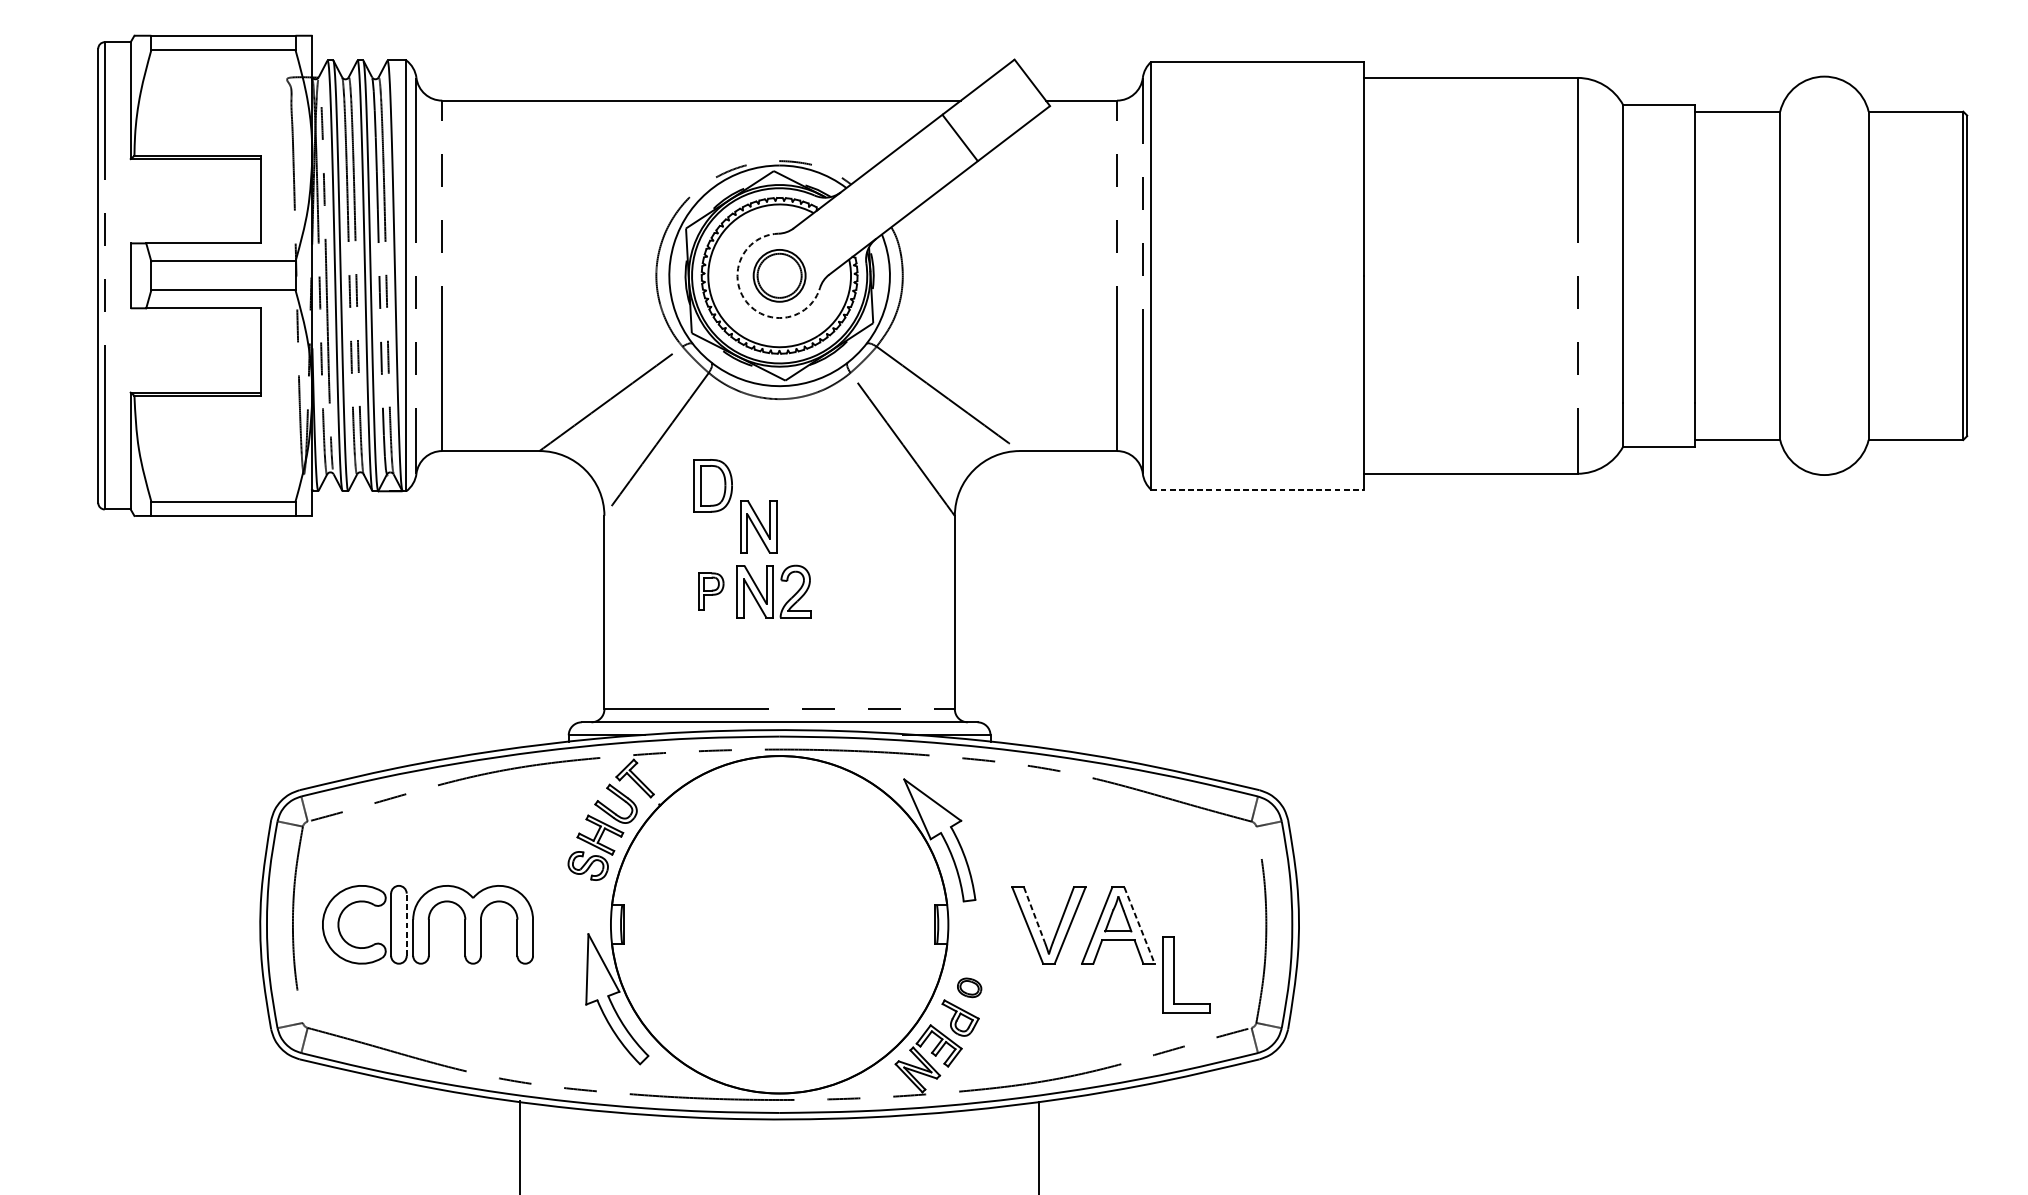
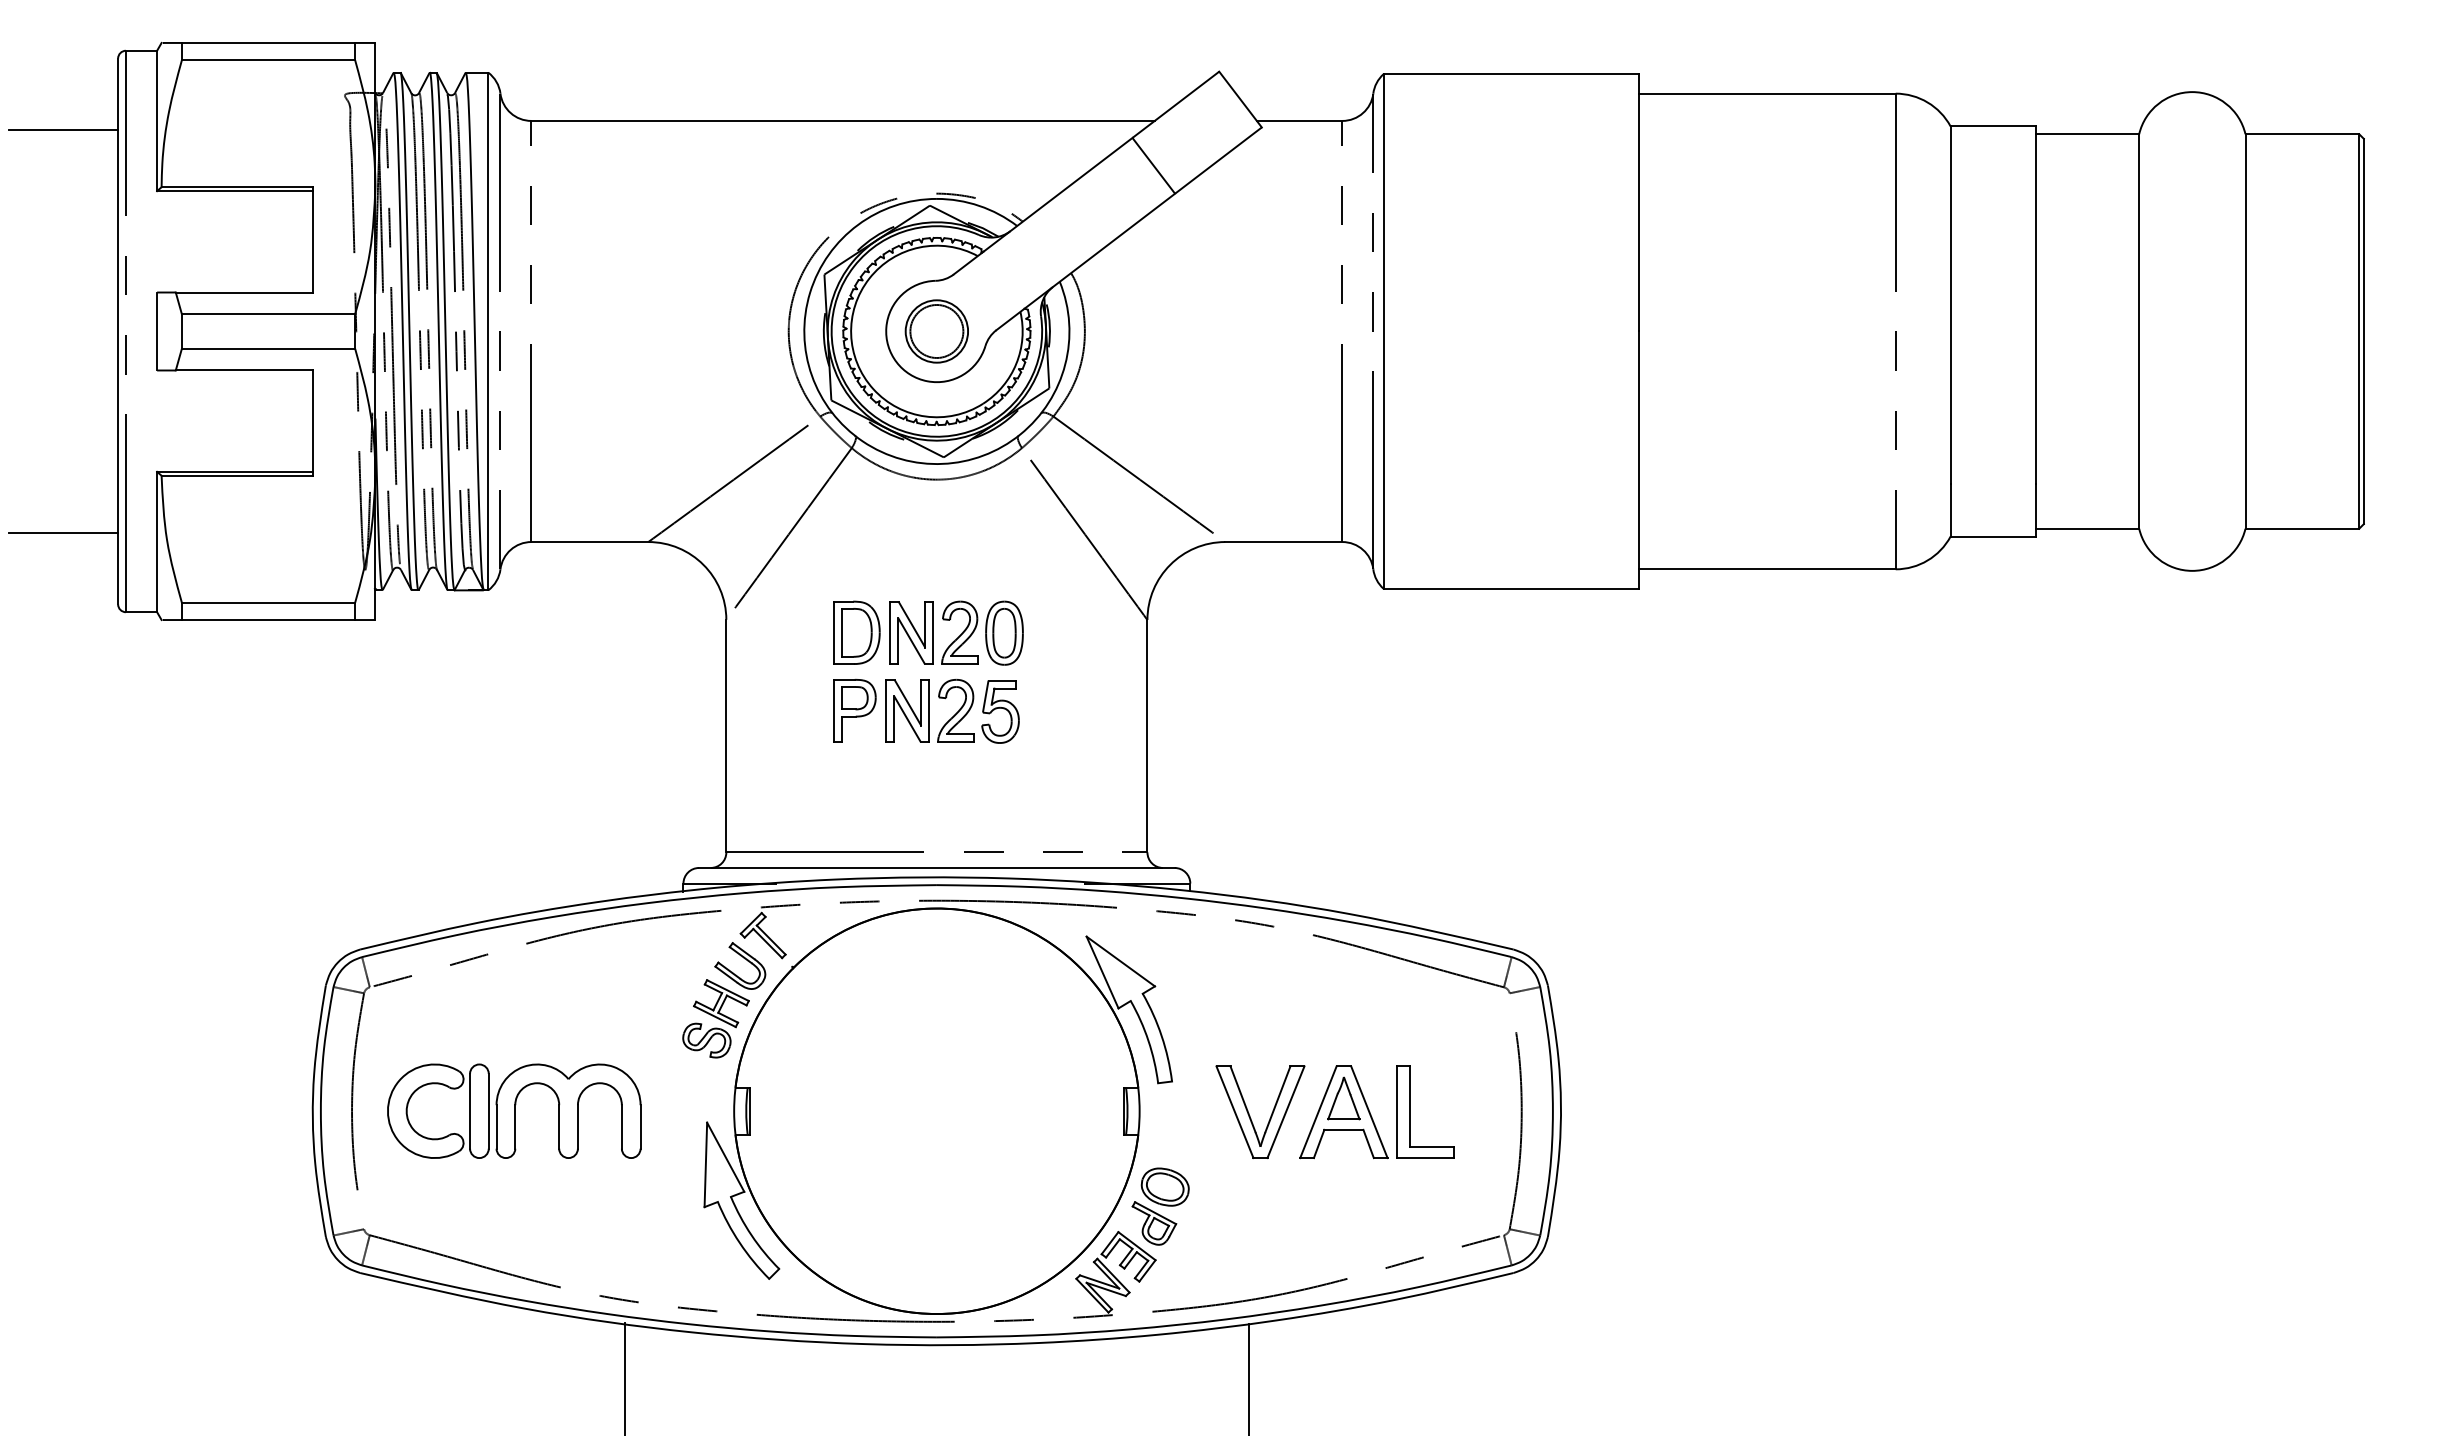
line: (52, 108) -> (63, 130), added
arc: (746, 301) -> (896, 362), dashed -> solid
line: (52, 443) -> (63, 532), added
part: (712, 485) -> (856, 632), moved
line: (1257, 489) -> (1511, 588), dashed -> solid
part: (817, 526) -> (982, 632), added
part: (711, 591) -> (854, 710), size x1.43
part: (832, 592) -> (1000, 711), added
line: (1034, 914) -> (1243, 1099), dashed -> solid
line: (406, 924) -> (488, 1110), dashed -> solid
line: (1139, 925) -> (1369, 1112), dashed -> solid
part: (1173, 974) -> (1410, 1111), moved
part: (969, 987) -> (1164, 1186), size x1.67

